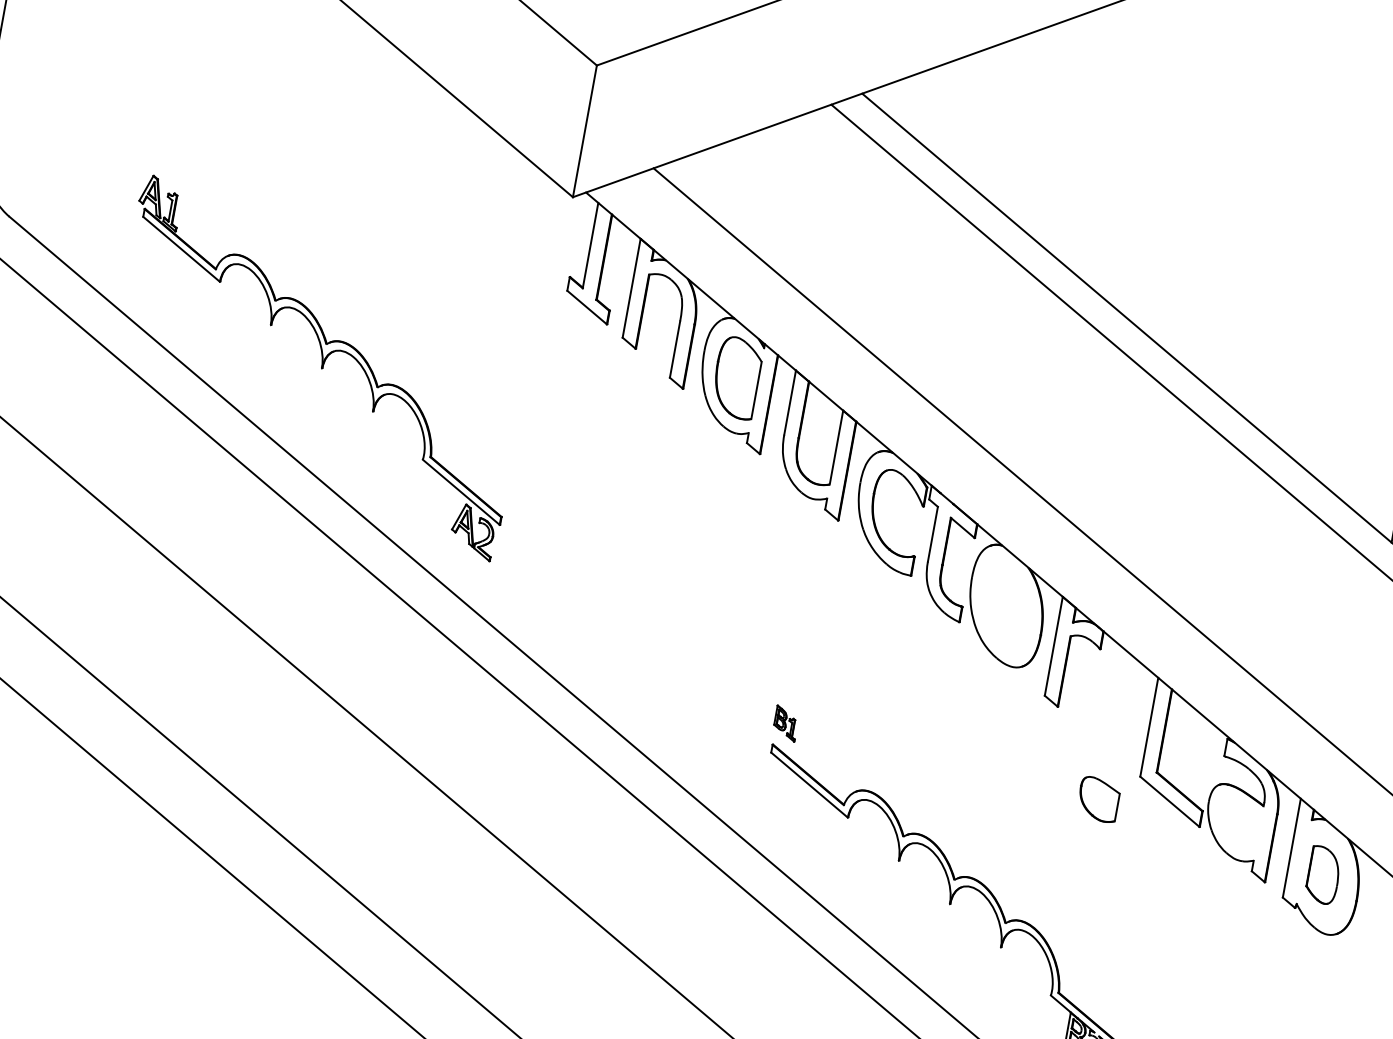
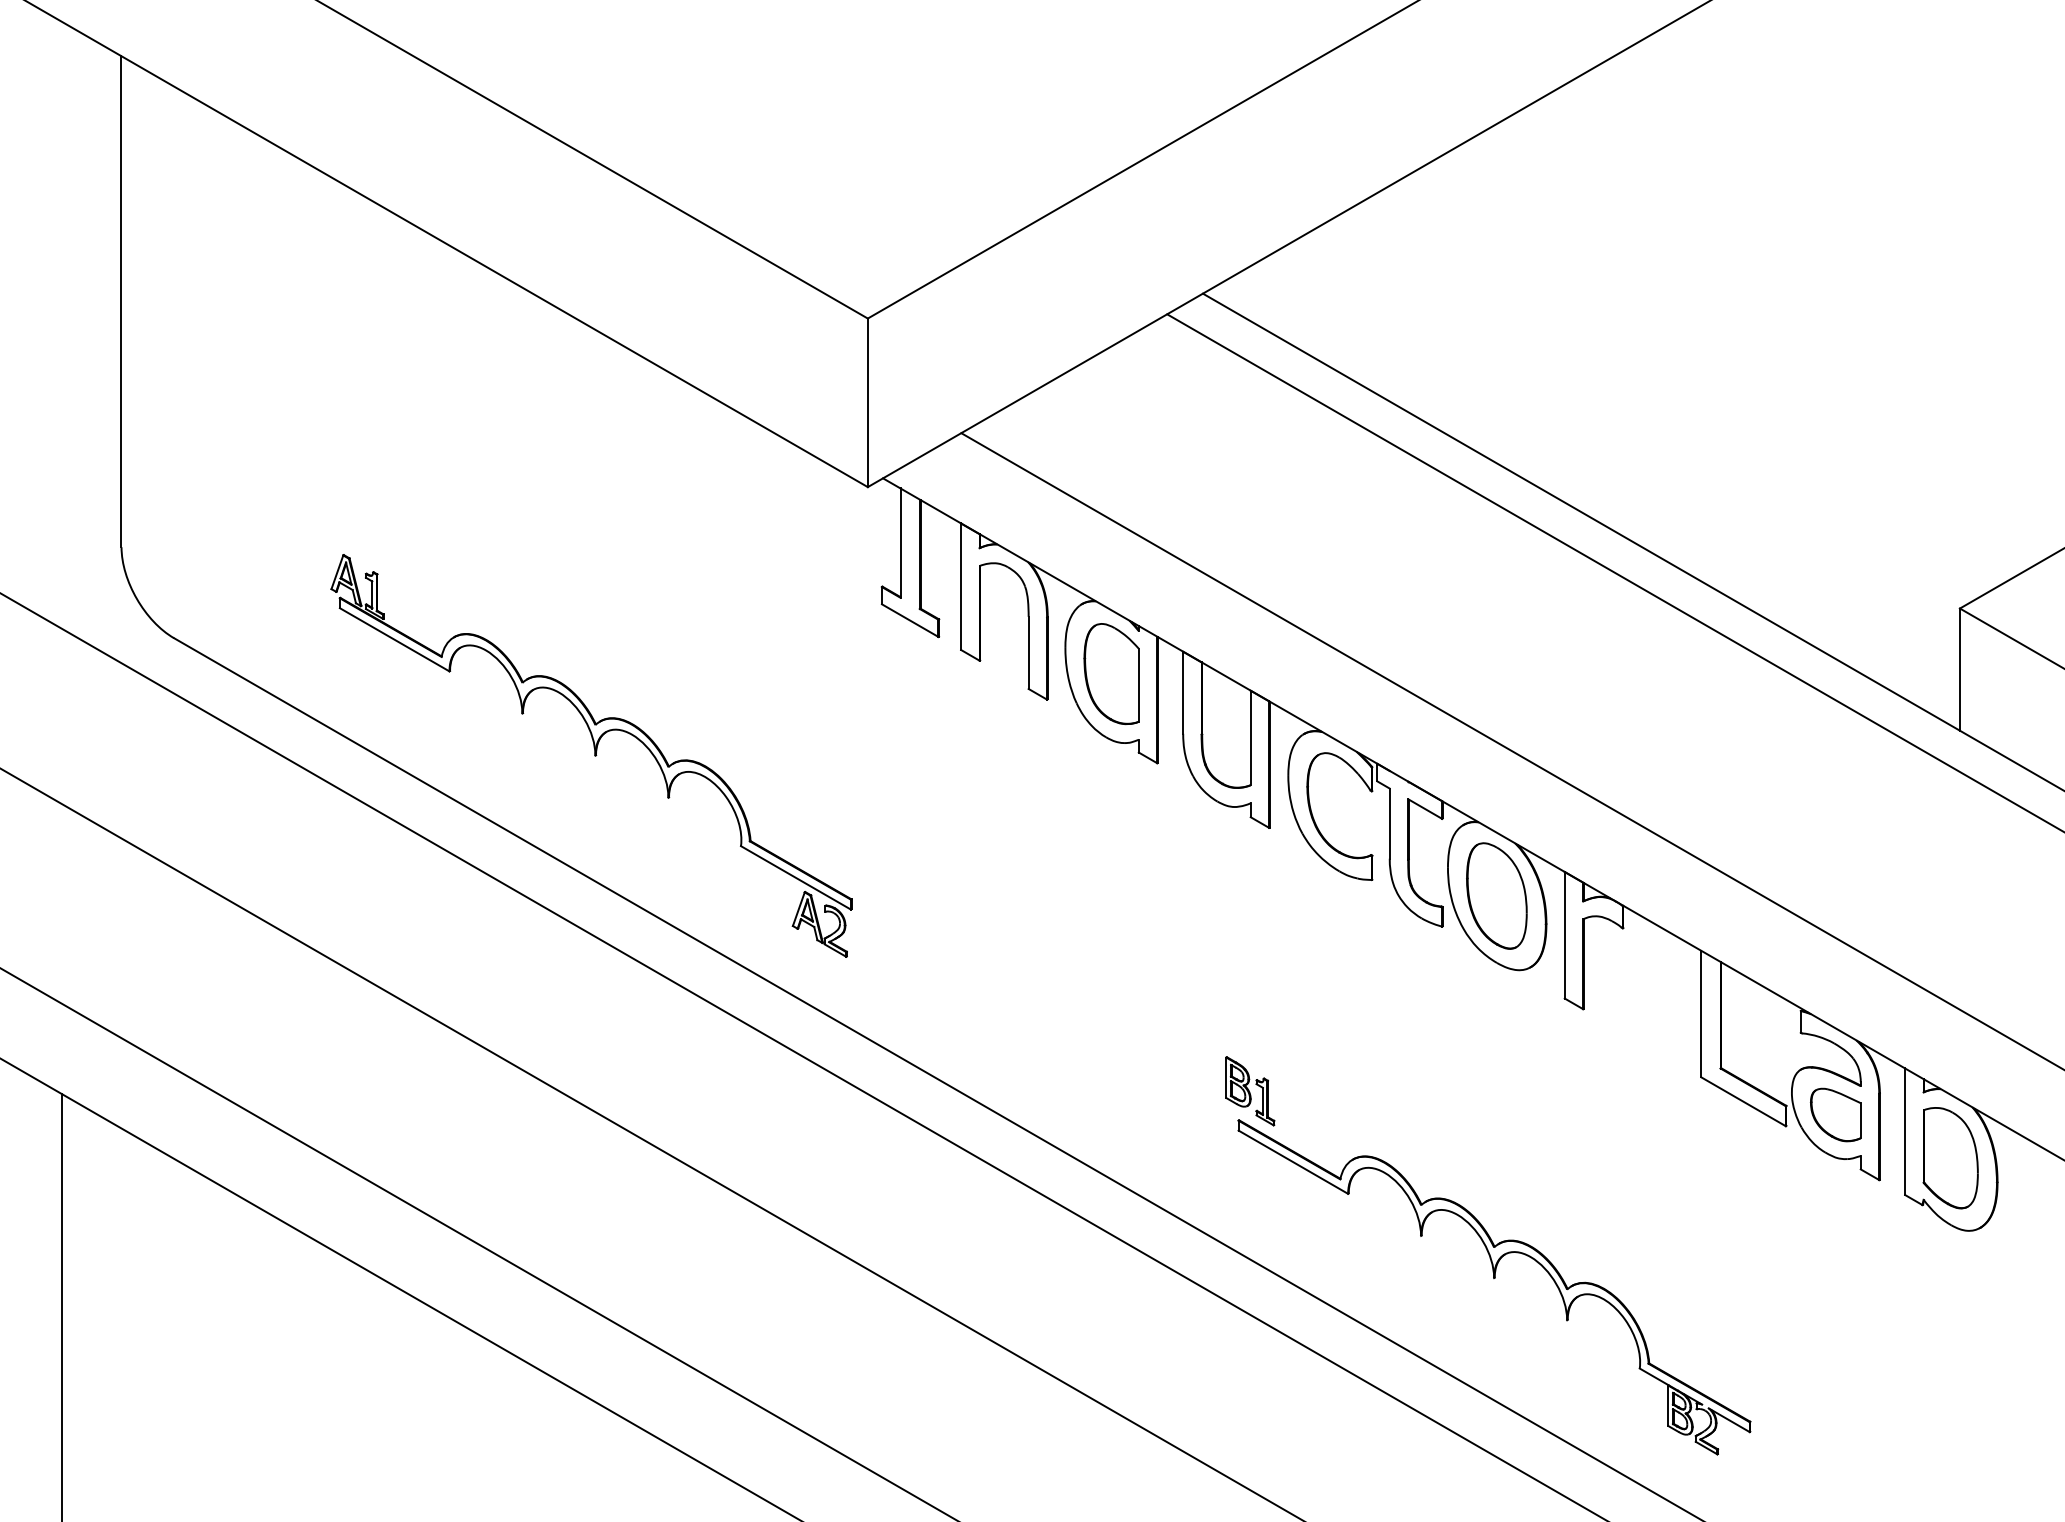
part: (1006, 605) -> (1496, 895), added
part: (786, 723) -> (1250, 1091), size x1.67
part: (1098, 799) -> (1835, 1114), moved
part: (1323, 875) -> (1950, 1158), size x1.43

